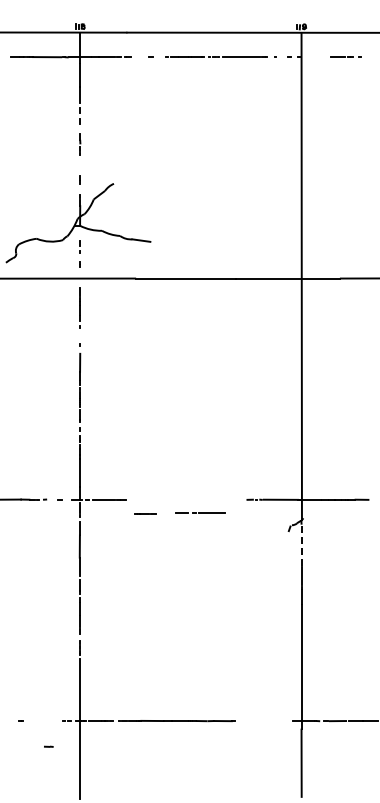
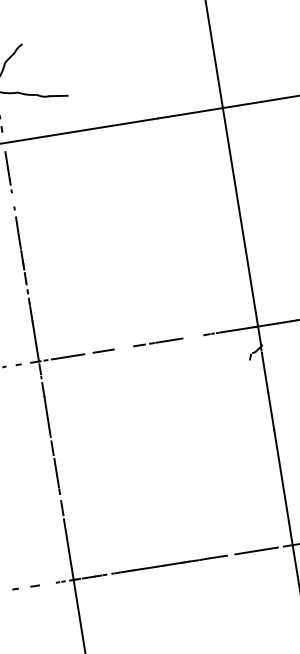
line: (200, 512) -> (157, 342), moved
line: (145, 513) -> (103, 350), moved
line: (301, 546) -> (265, 372), dashed -> solid
line: (264, 721) -> (256, 551), added
part: (48, 746) -> (34, 585), moved

